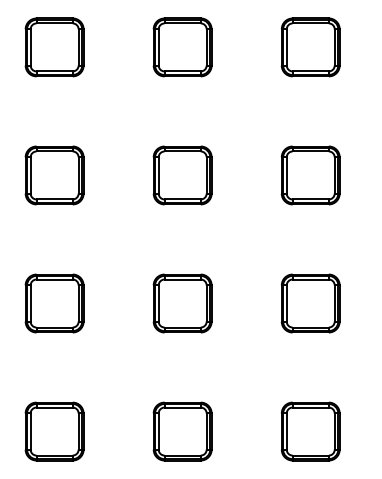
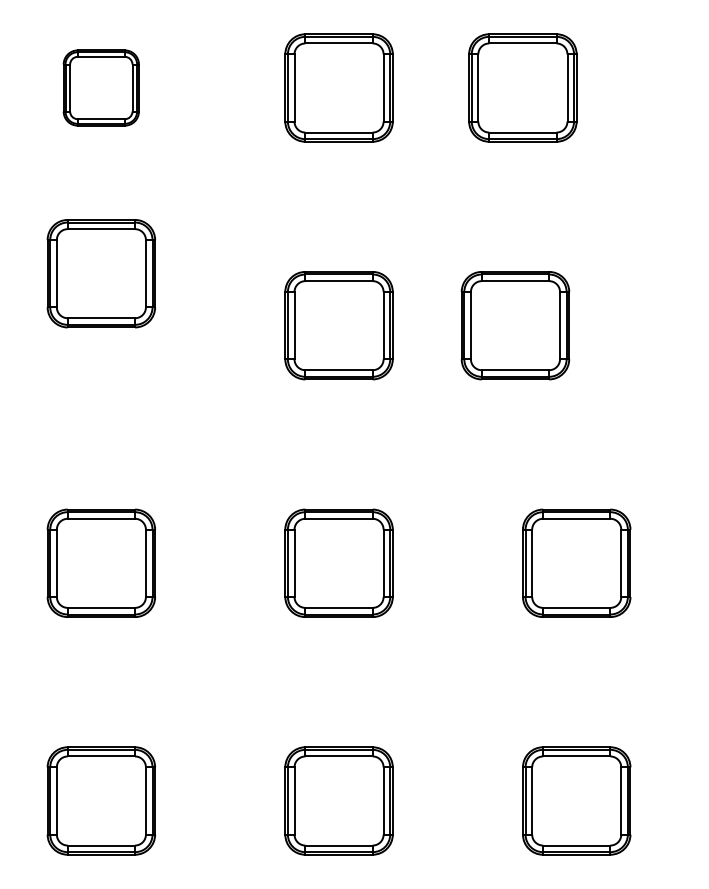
part: (54, 47) -> (101, 88), size x0.7
part: (310, 47) -> (522, 88), moved
part: (54, 175) -> (101, 273), moved
part: (310, 175) -> (515, 325), moved

